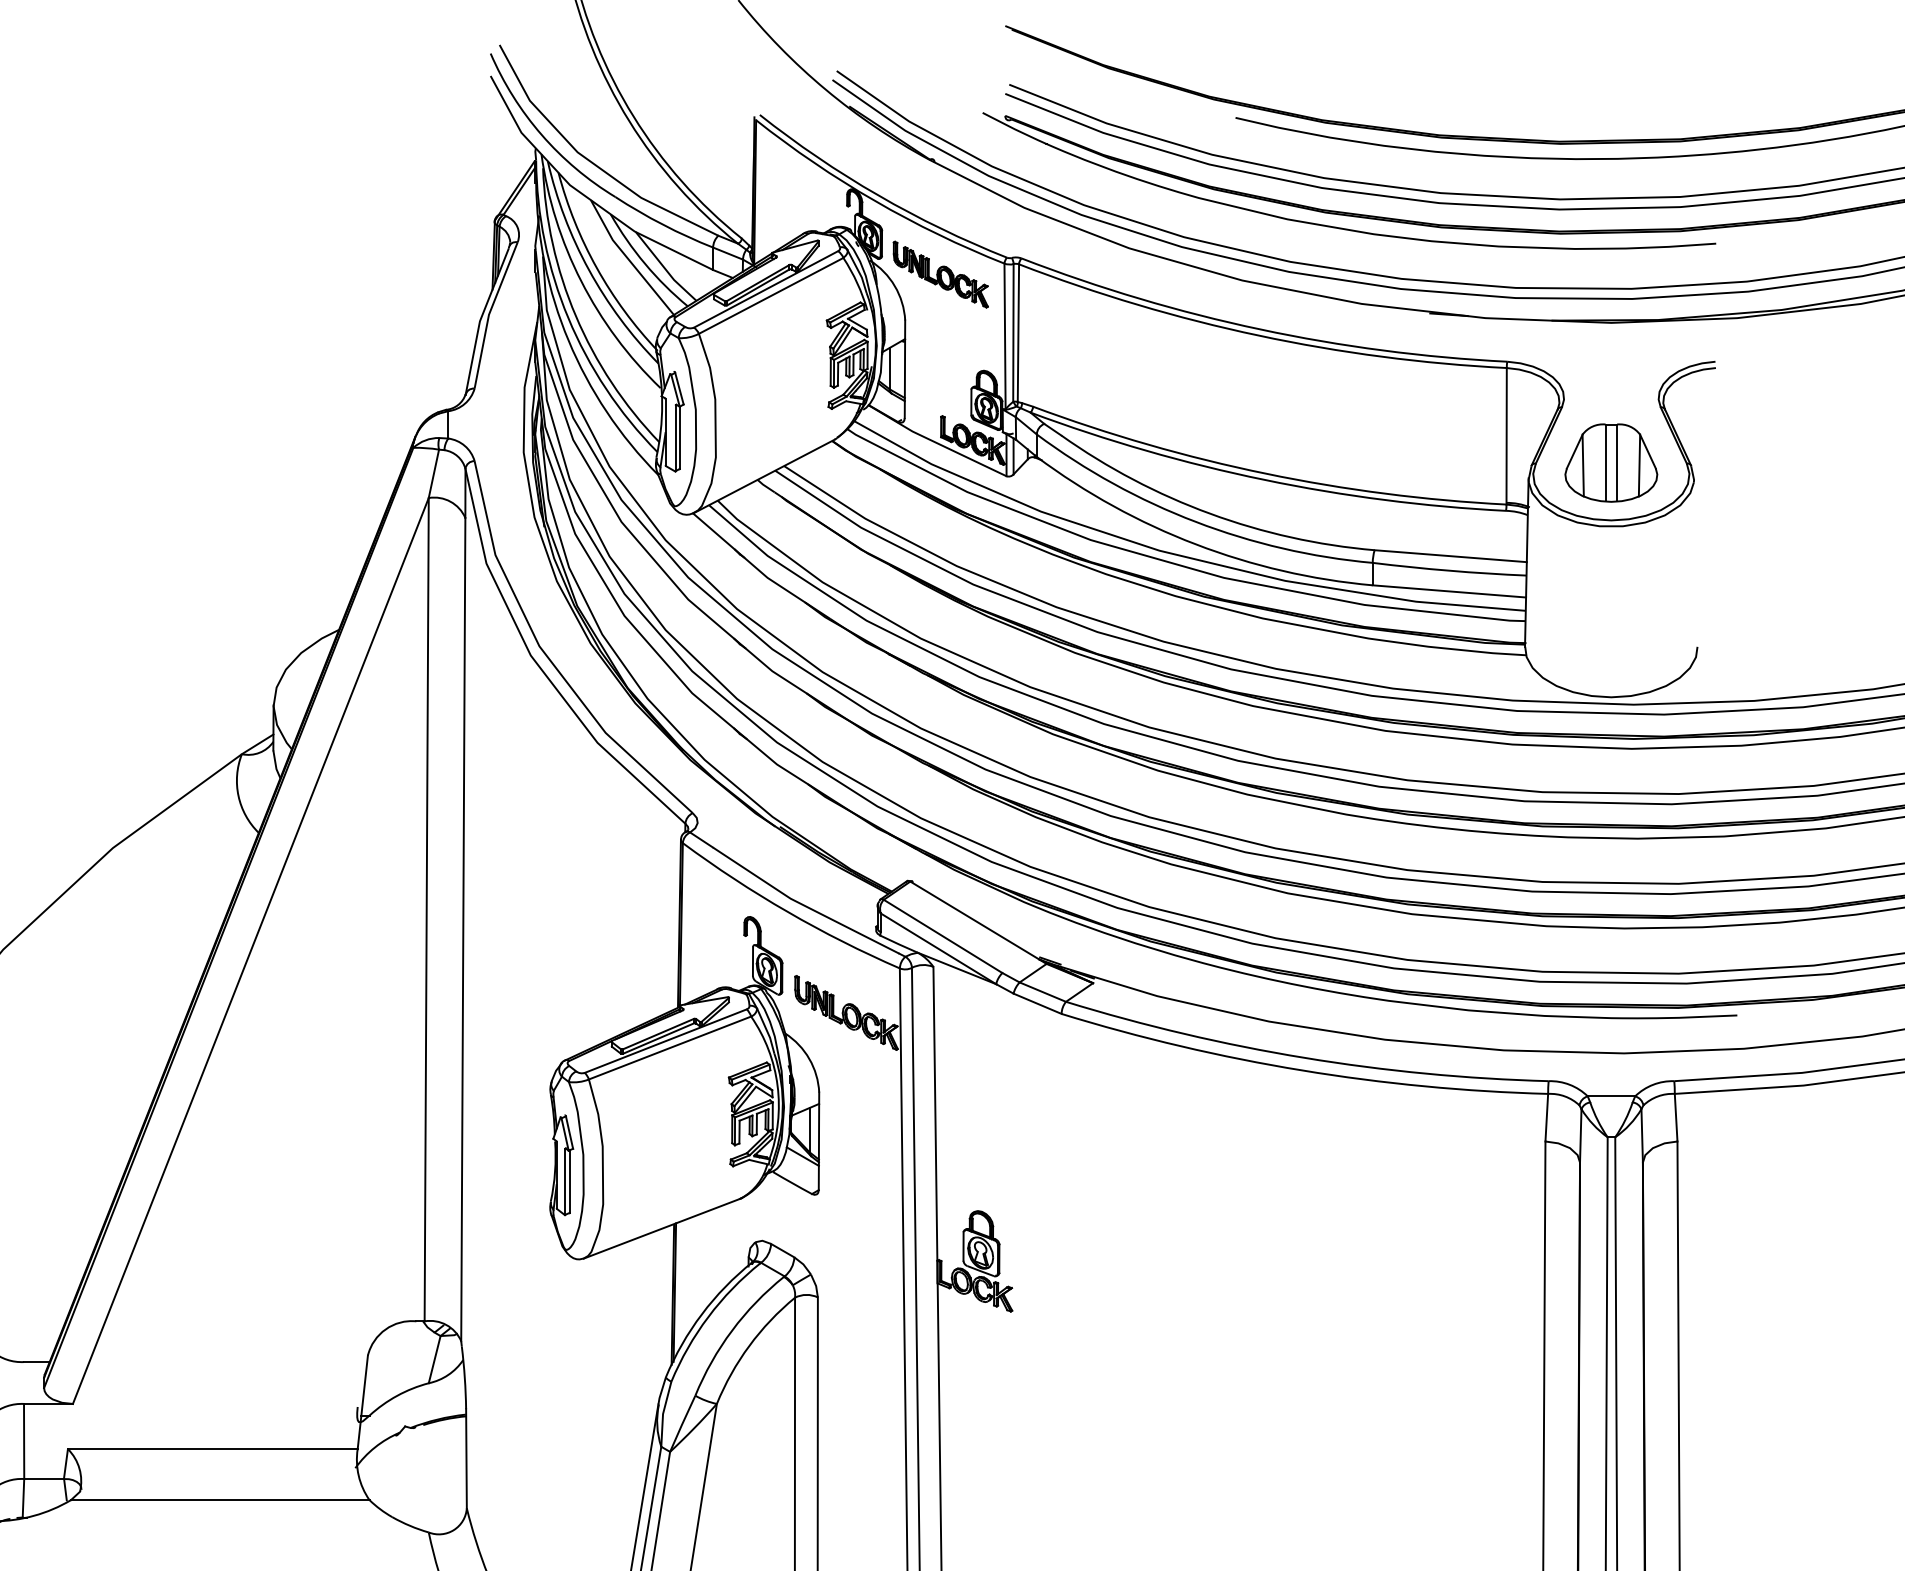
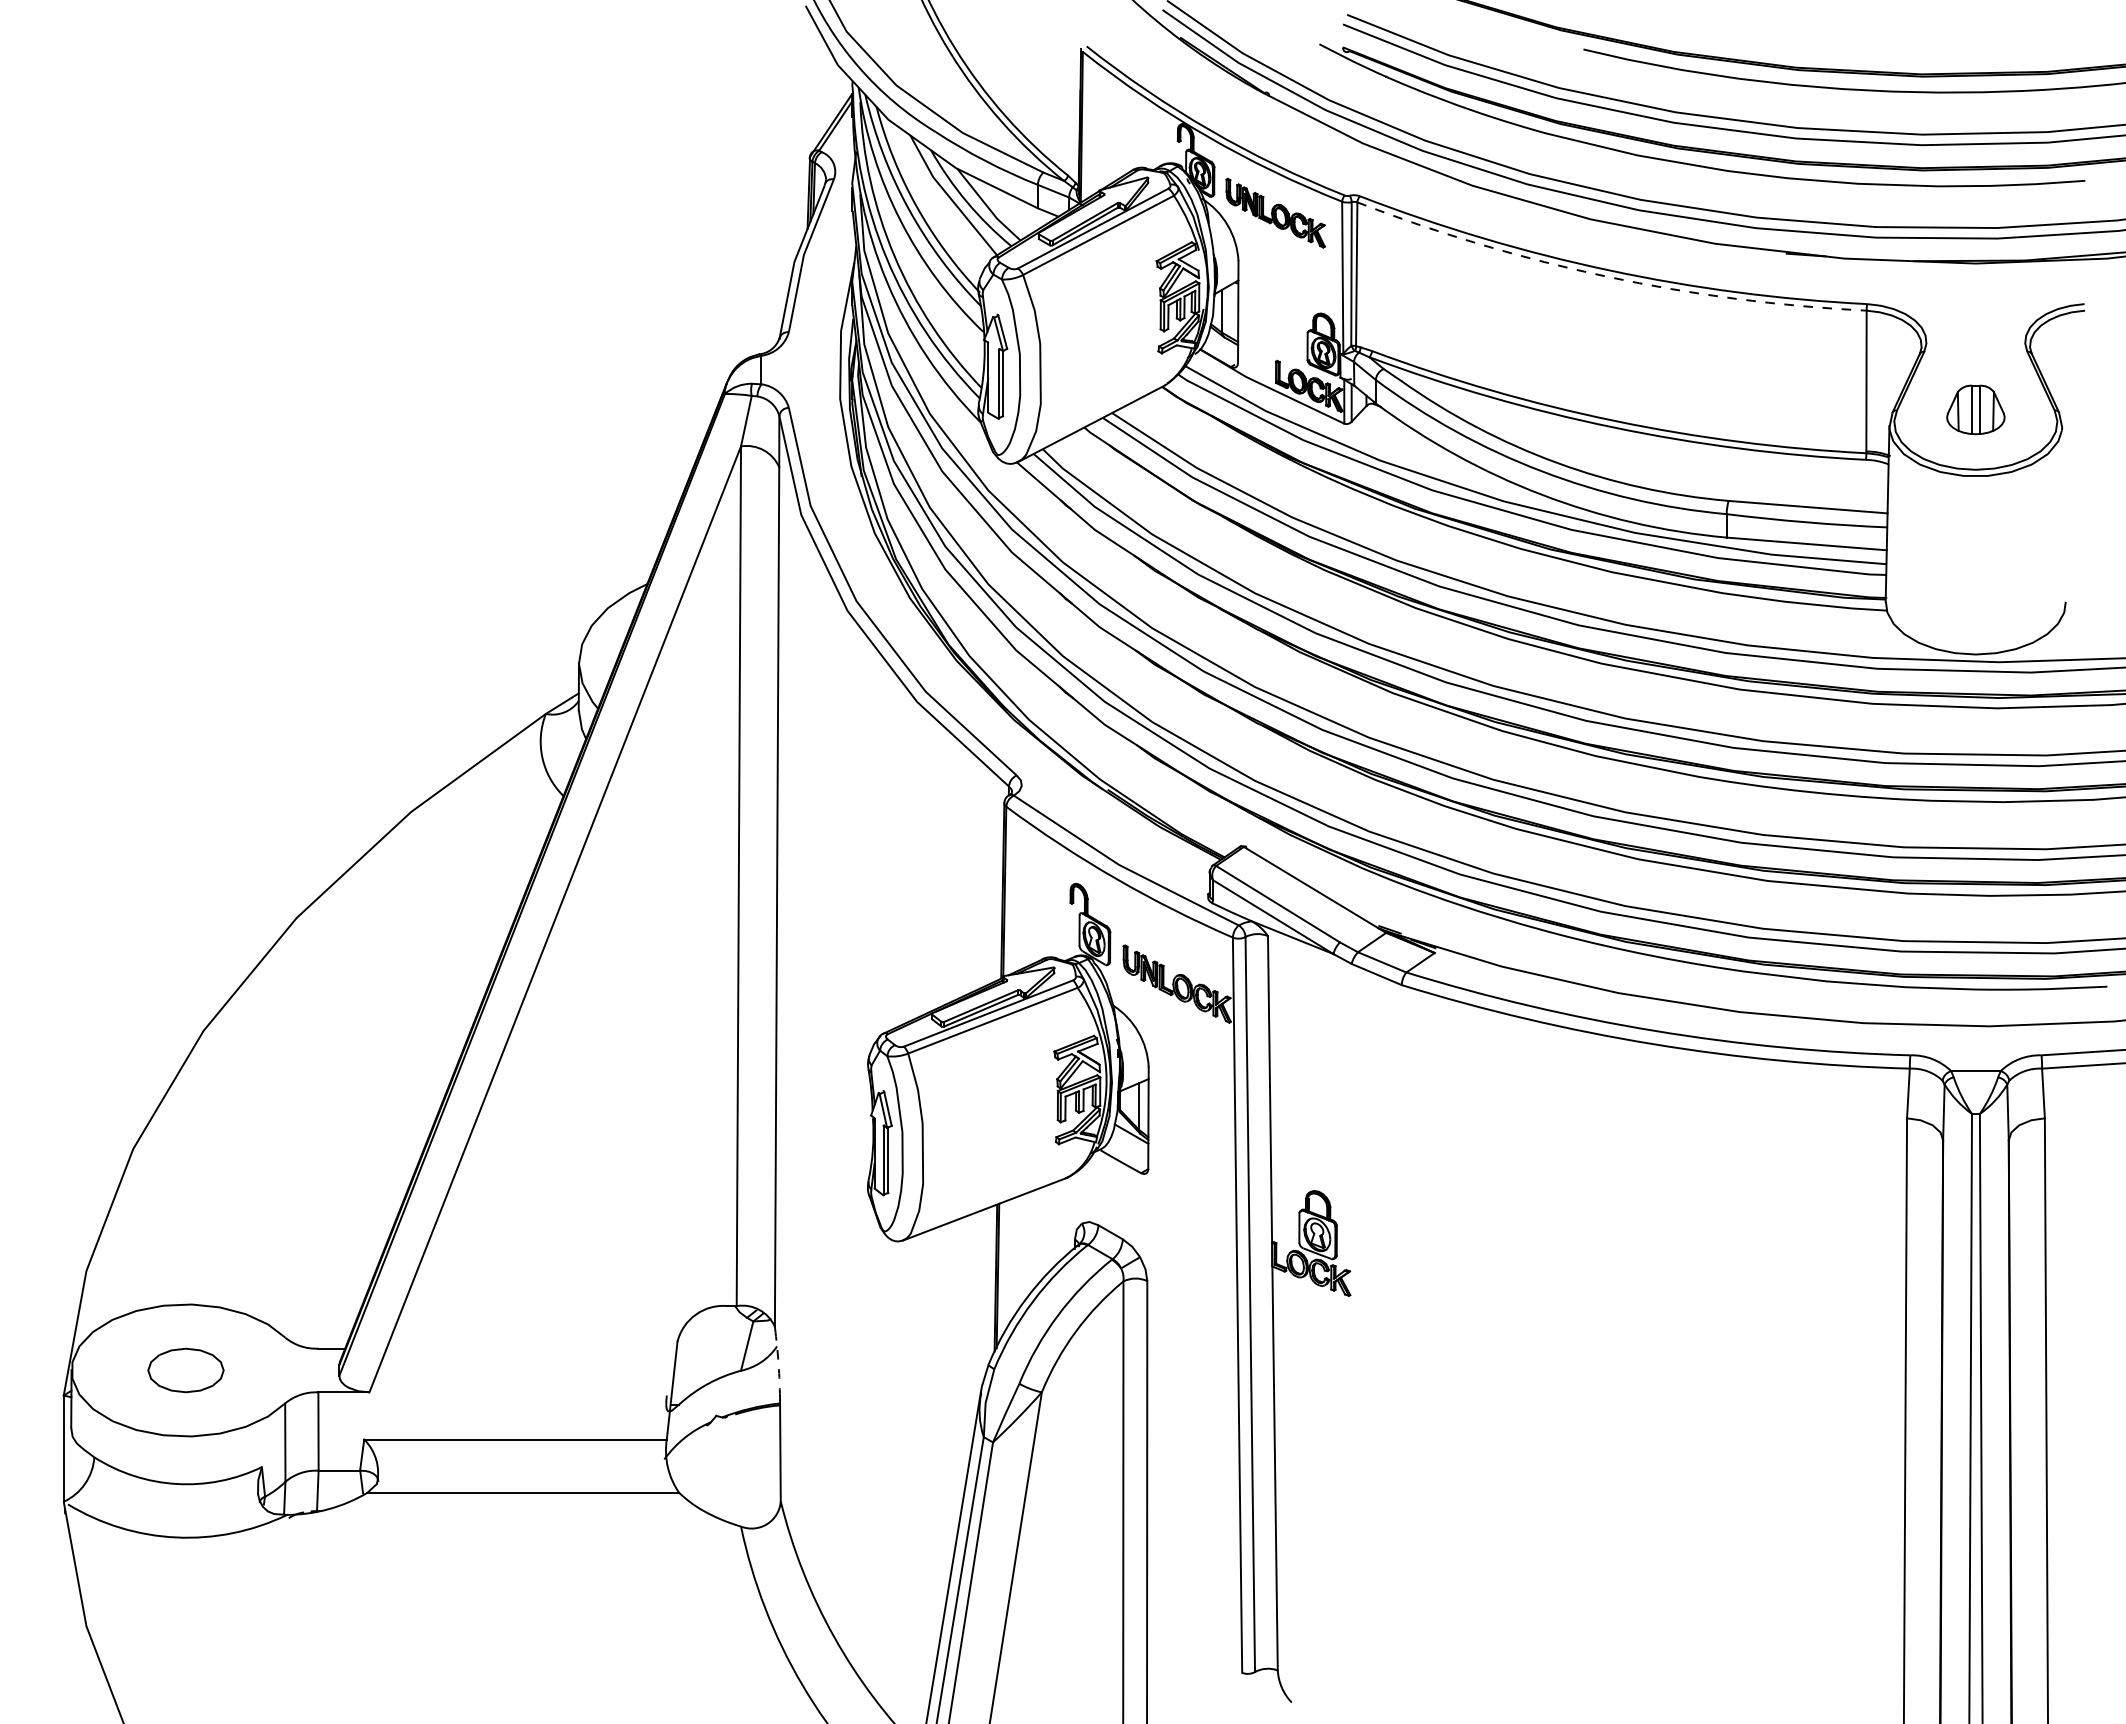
arc: (1258, 335) -> (1607, 276), solid -> dashed
part: (1611, 462) -> (1975, 409), size x0.6
arc: (464, 1378) -> (778, 1365), solid -> dashed

